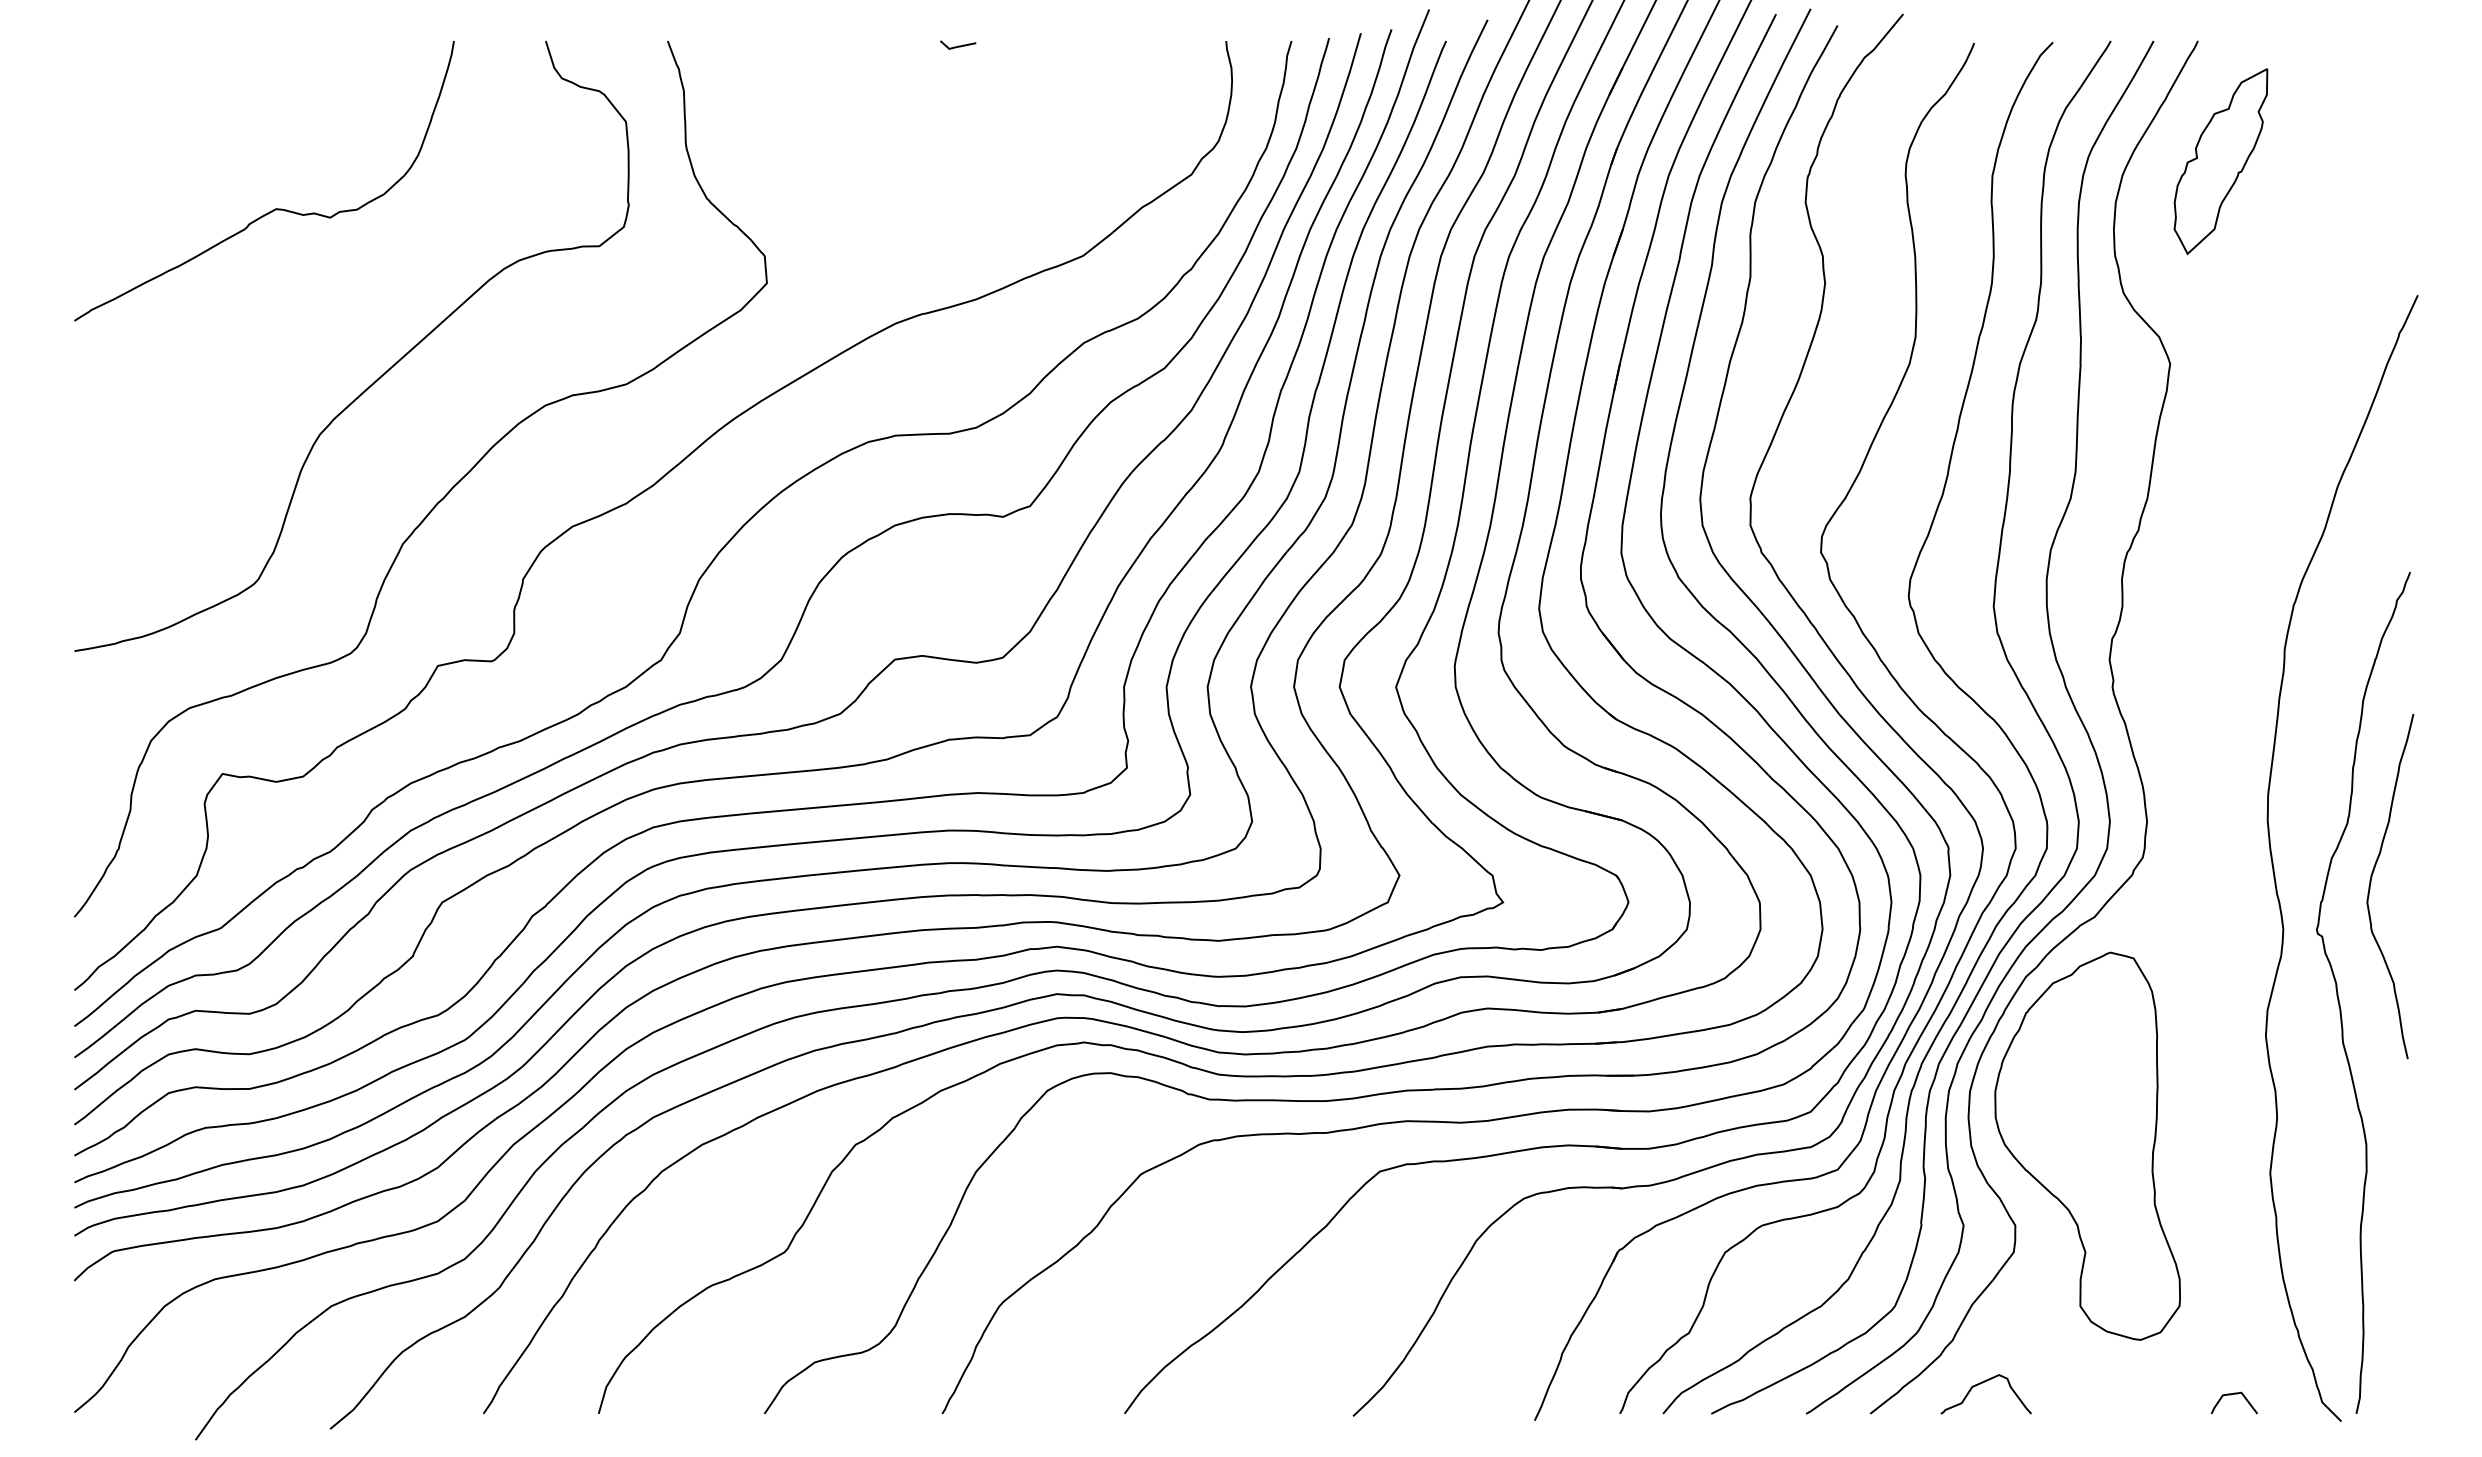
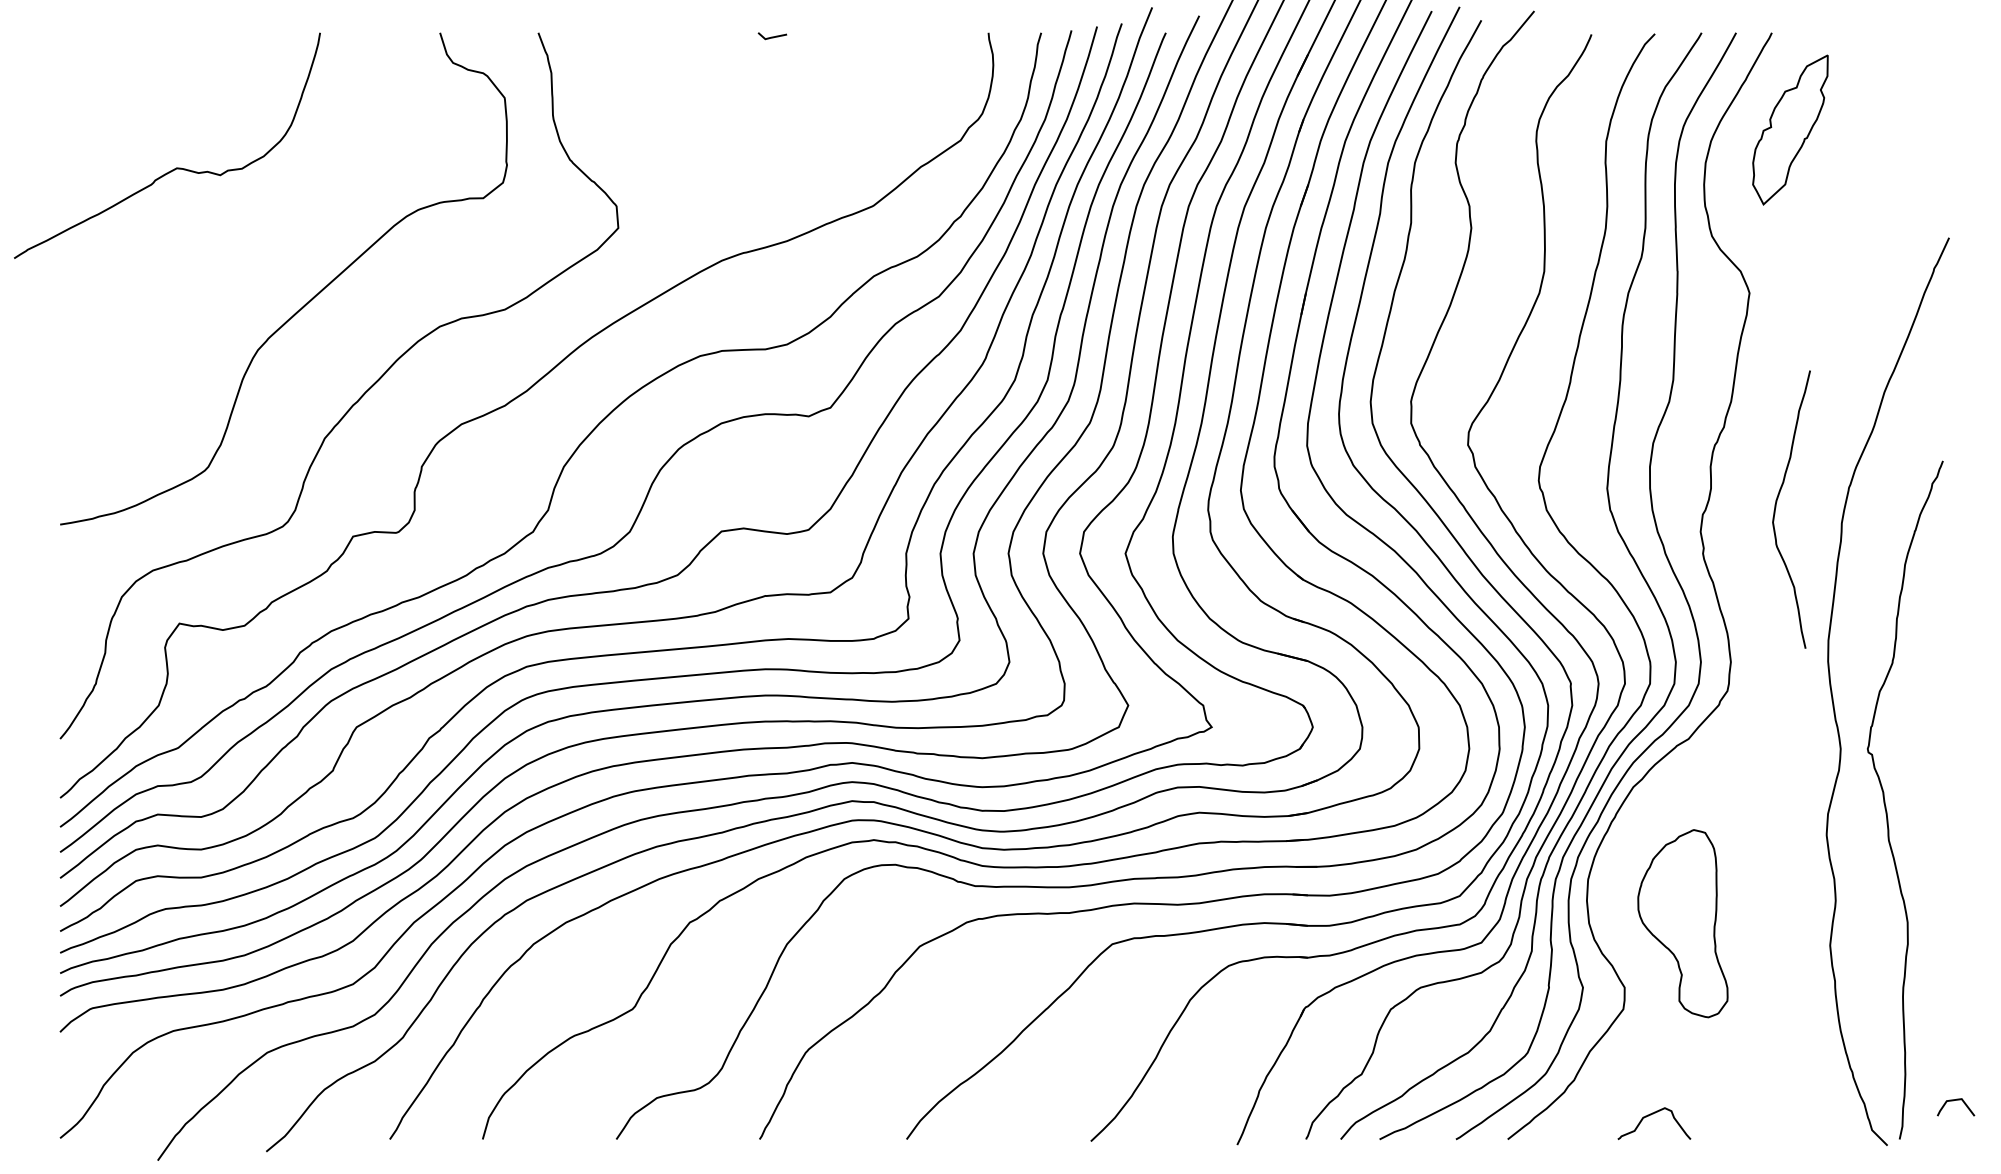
curve: (275, 208) -> (176, 167), moved
curve: (2371, 883) -> (1776, 507), moved
part: (2087, 1145) -> (1682, 923), size x0.6
curve: (1980, 1384) -> (1649, 1115), moved
line: (2230, 1395) -> (1952, 1101), moved

